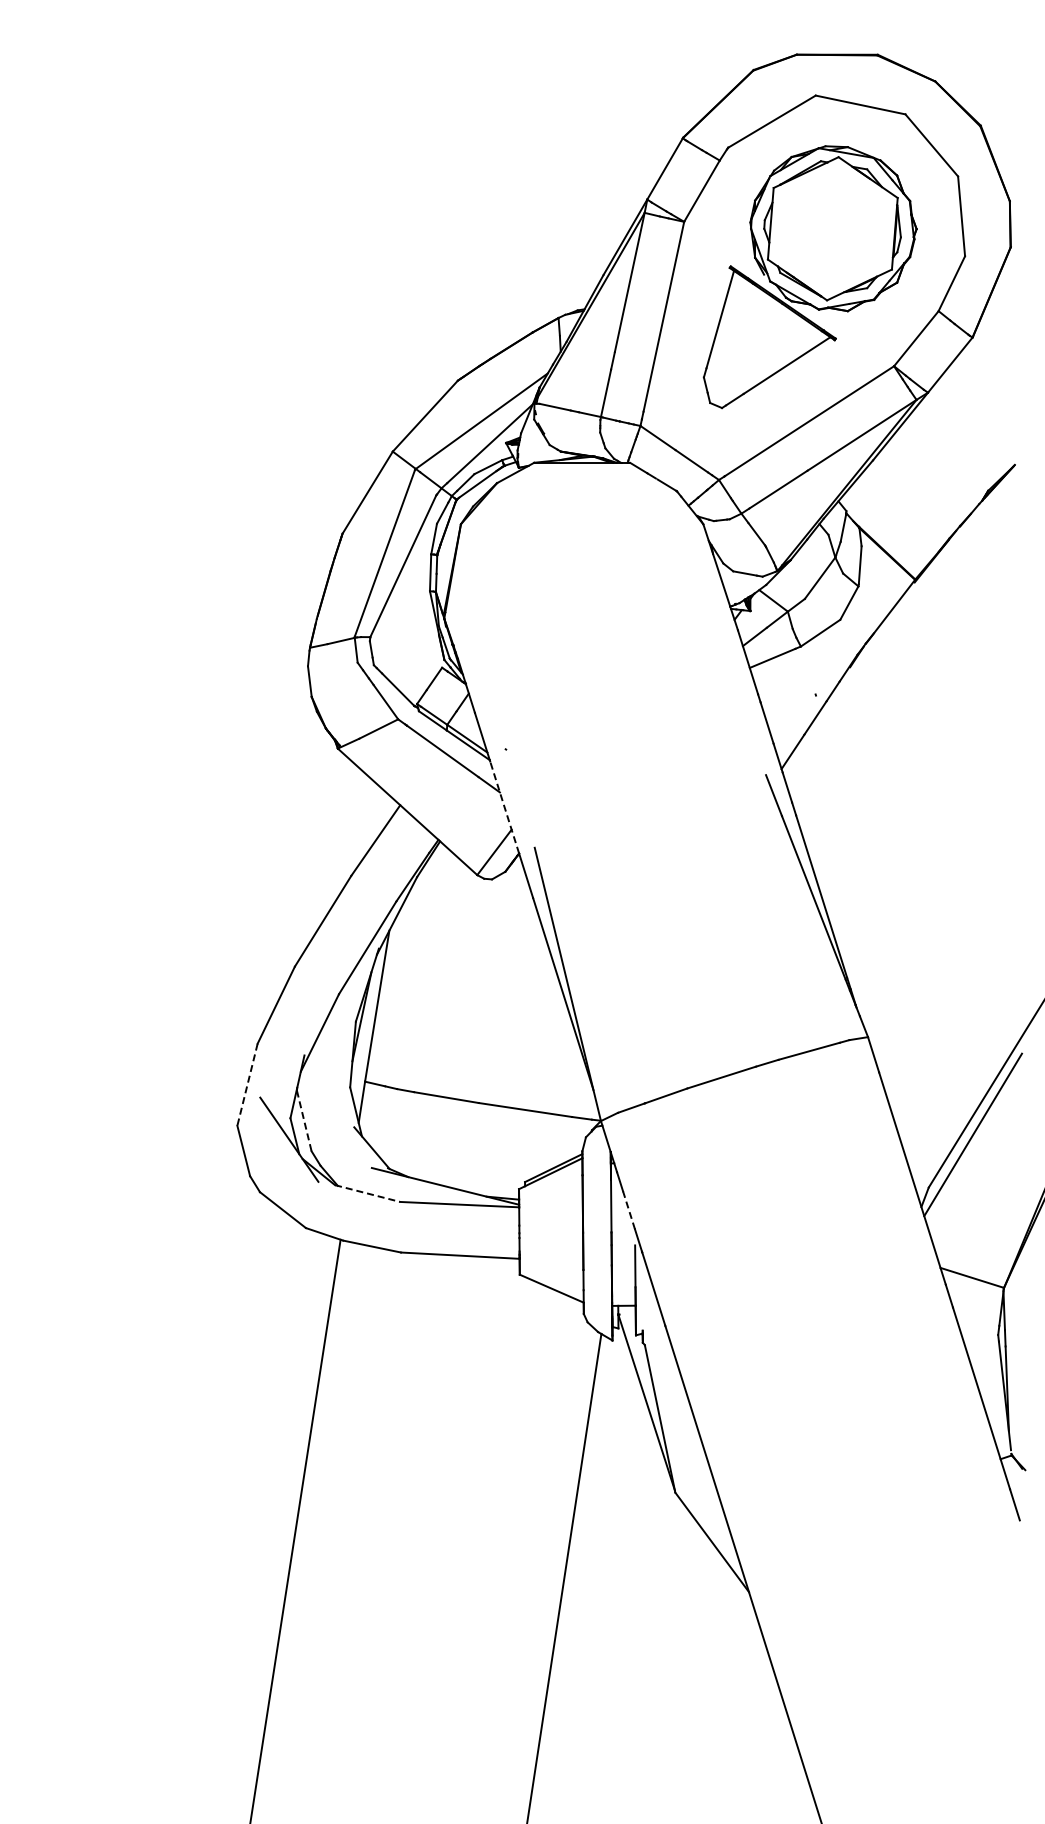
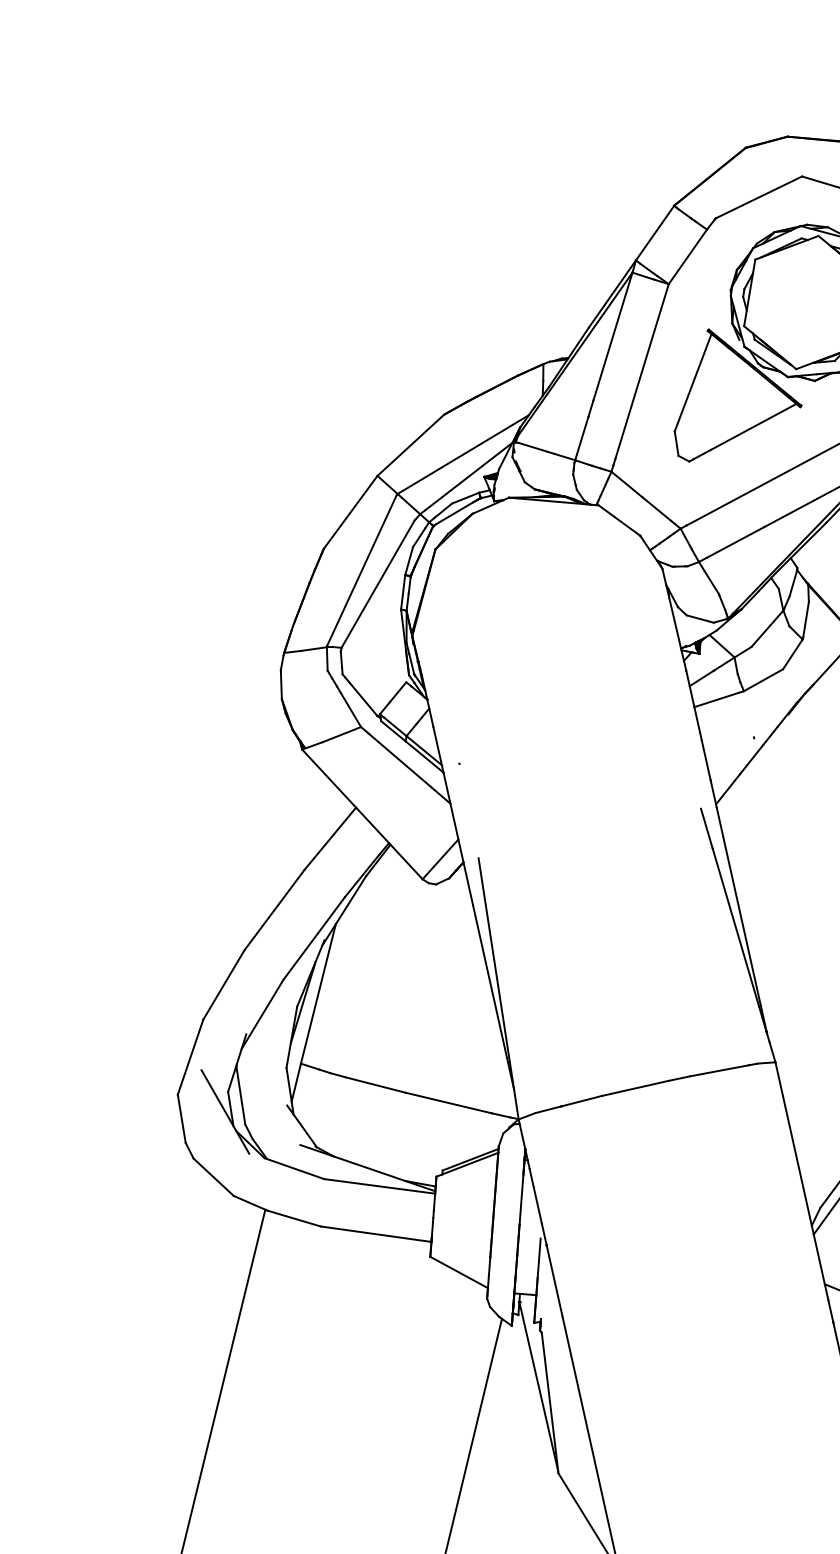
line: (504, 807) -> (453, 818), dashed -> solid
line: (247, 1085) -> (190, 1057), dashed -> solid
line: (304, 1121) -> (241, 1096), dashed -> solid
line: (367, 1193) -> (294, 1168), dashed -> solid
line: (629, 1210) -> (538, 1205), dashed -> solid

